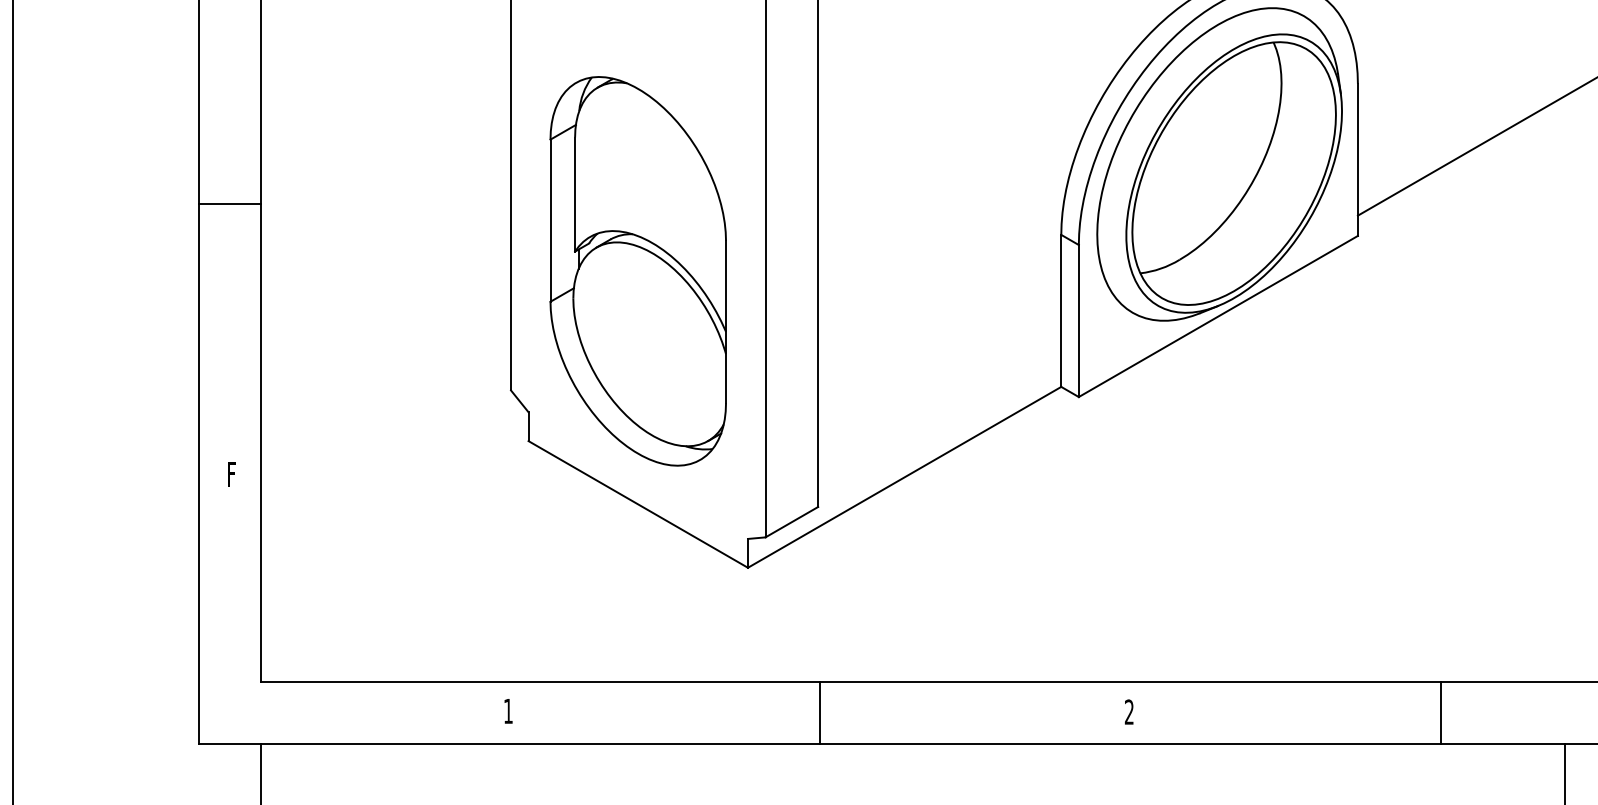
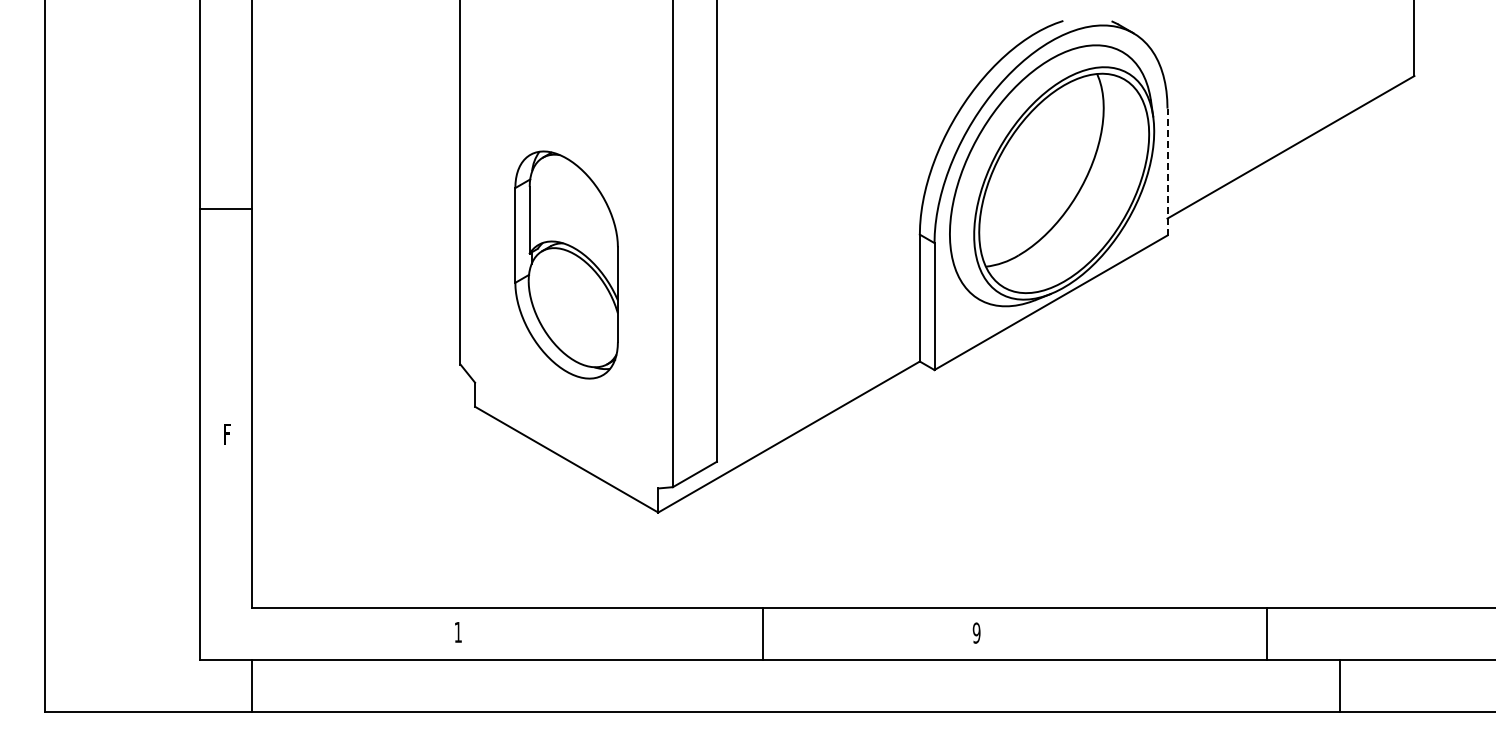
line: (1357, 159) -> (1167, 171), solid -> dashed
part: (638, 270) -> (566, 264), size x0.7
text: (1129, 711) -> (976, 632), 2 -> 9
line: (820, 712) -> (763, 633), moved
line: (1440, 712) -> (1267, 633), moved

